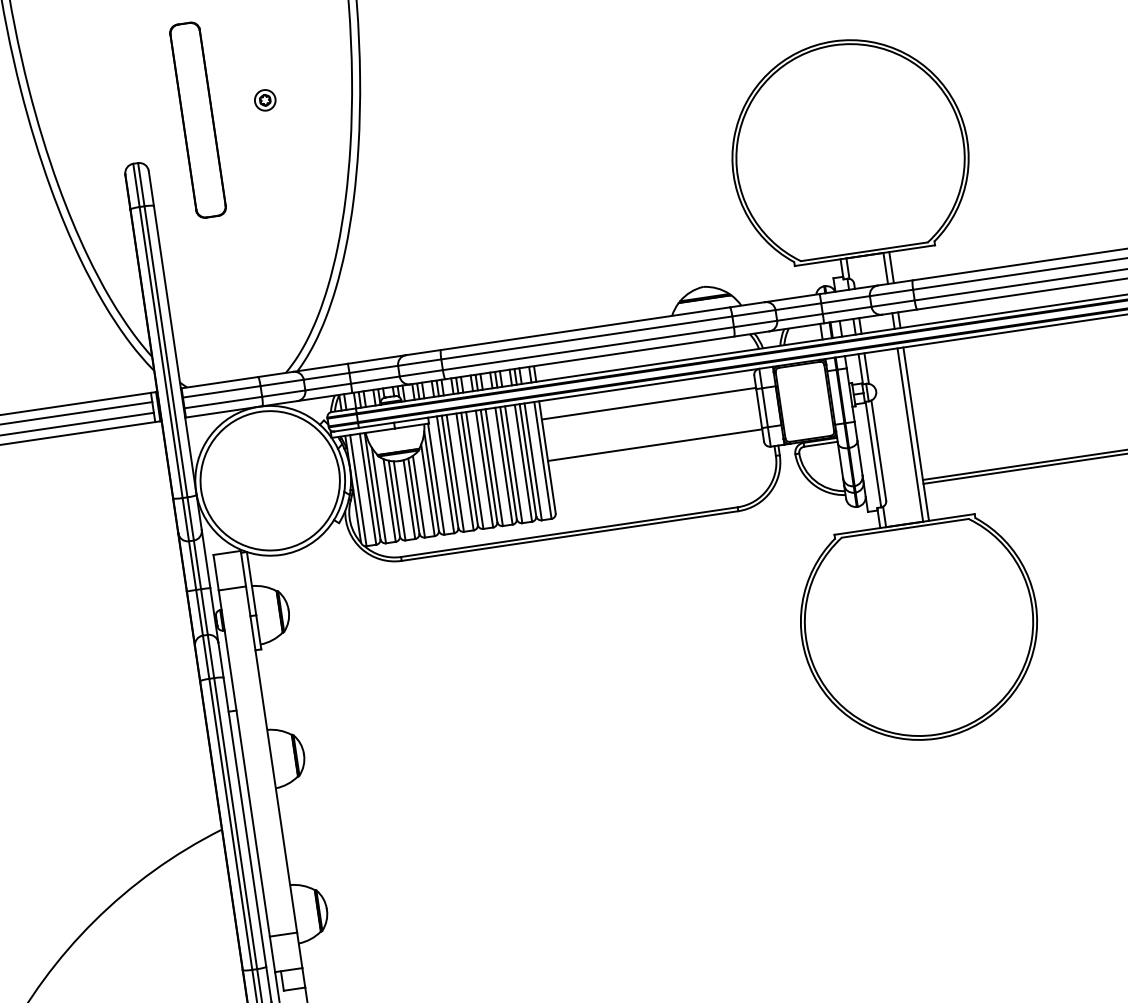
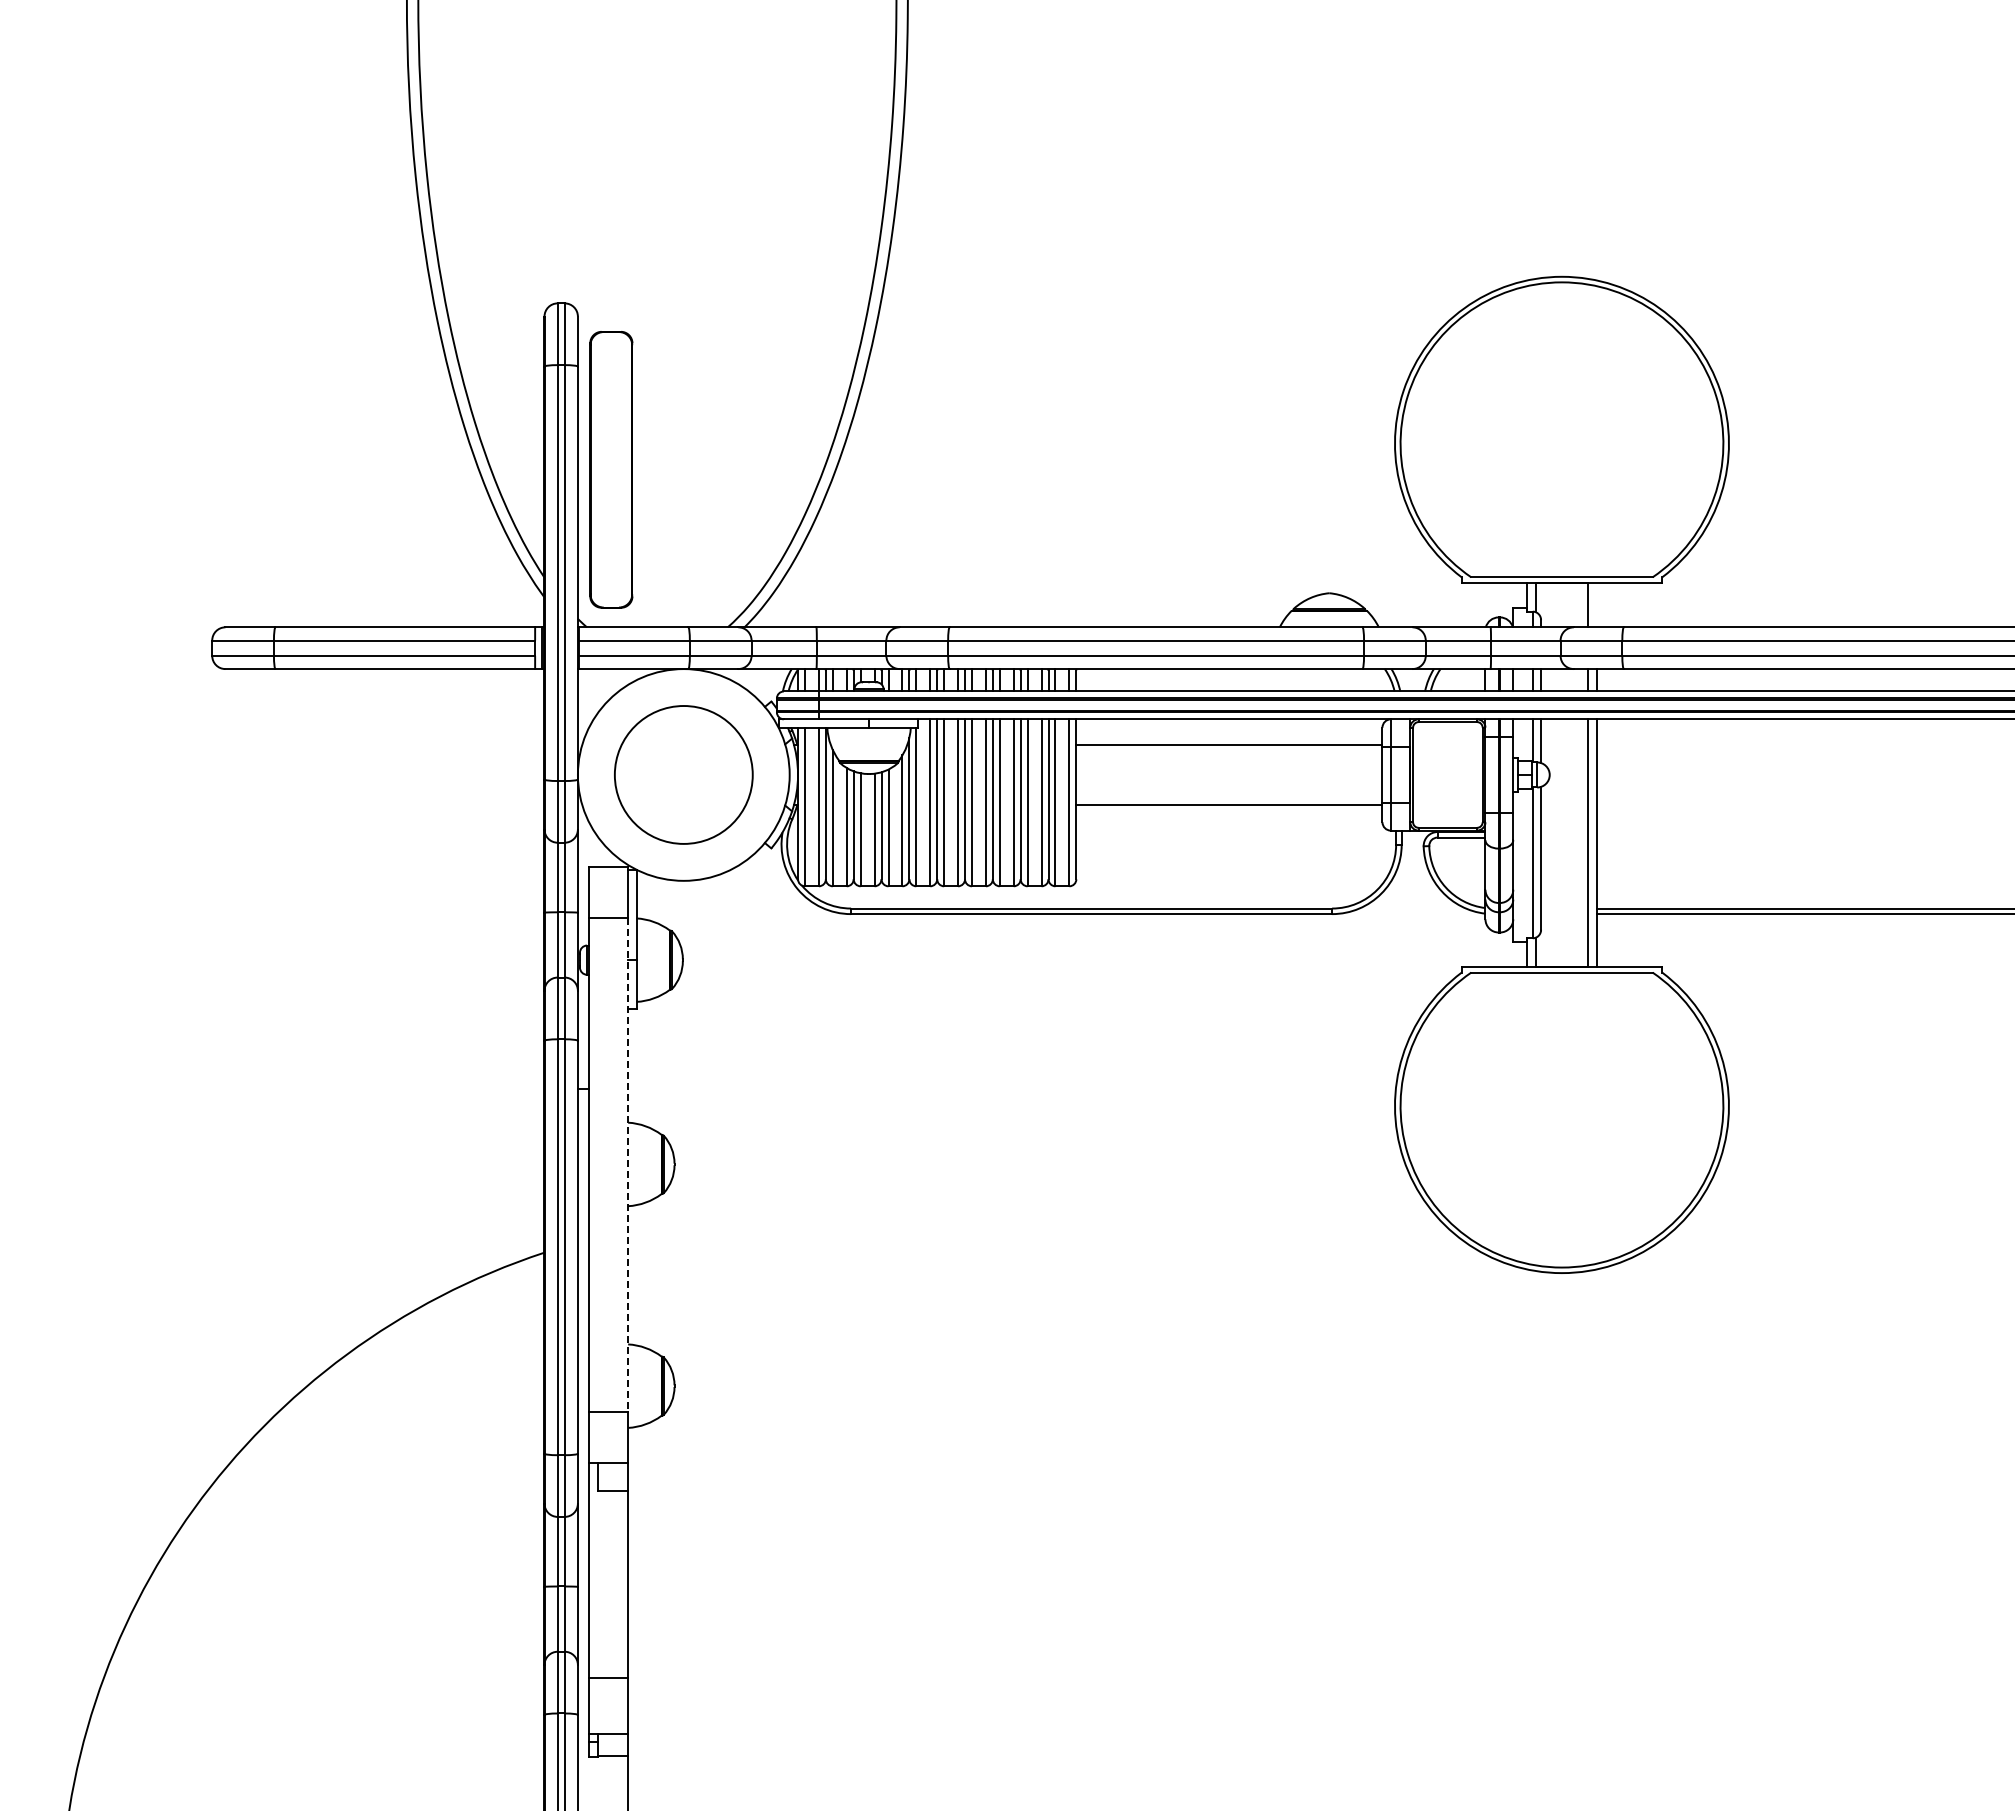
part: (265, 100) -> (755, 241), removed
part: (198, 120) -> (611, 469), moved
line: (891, 267) -> (1596, 604), removed
circle: (269, 480) -> (683, 774), size x0.7
line: (271, 759) -> (628, 1165), solid -> dashed

